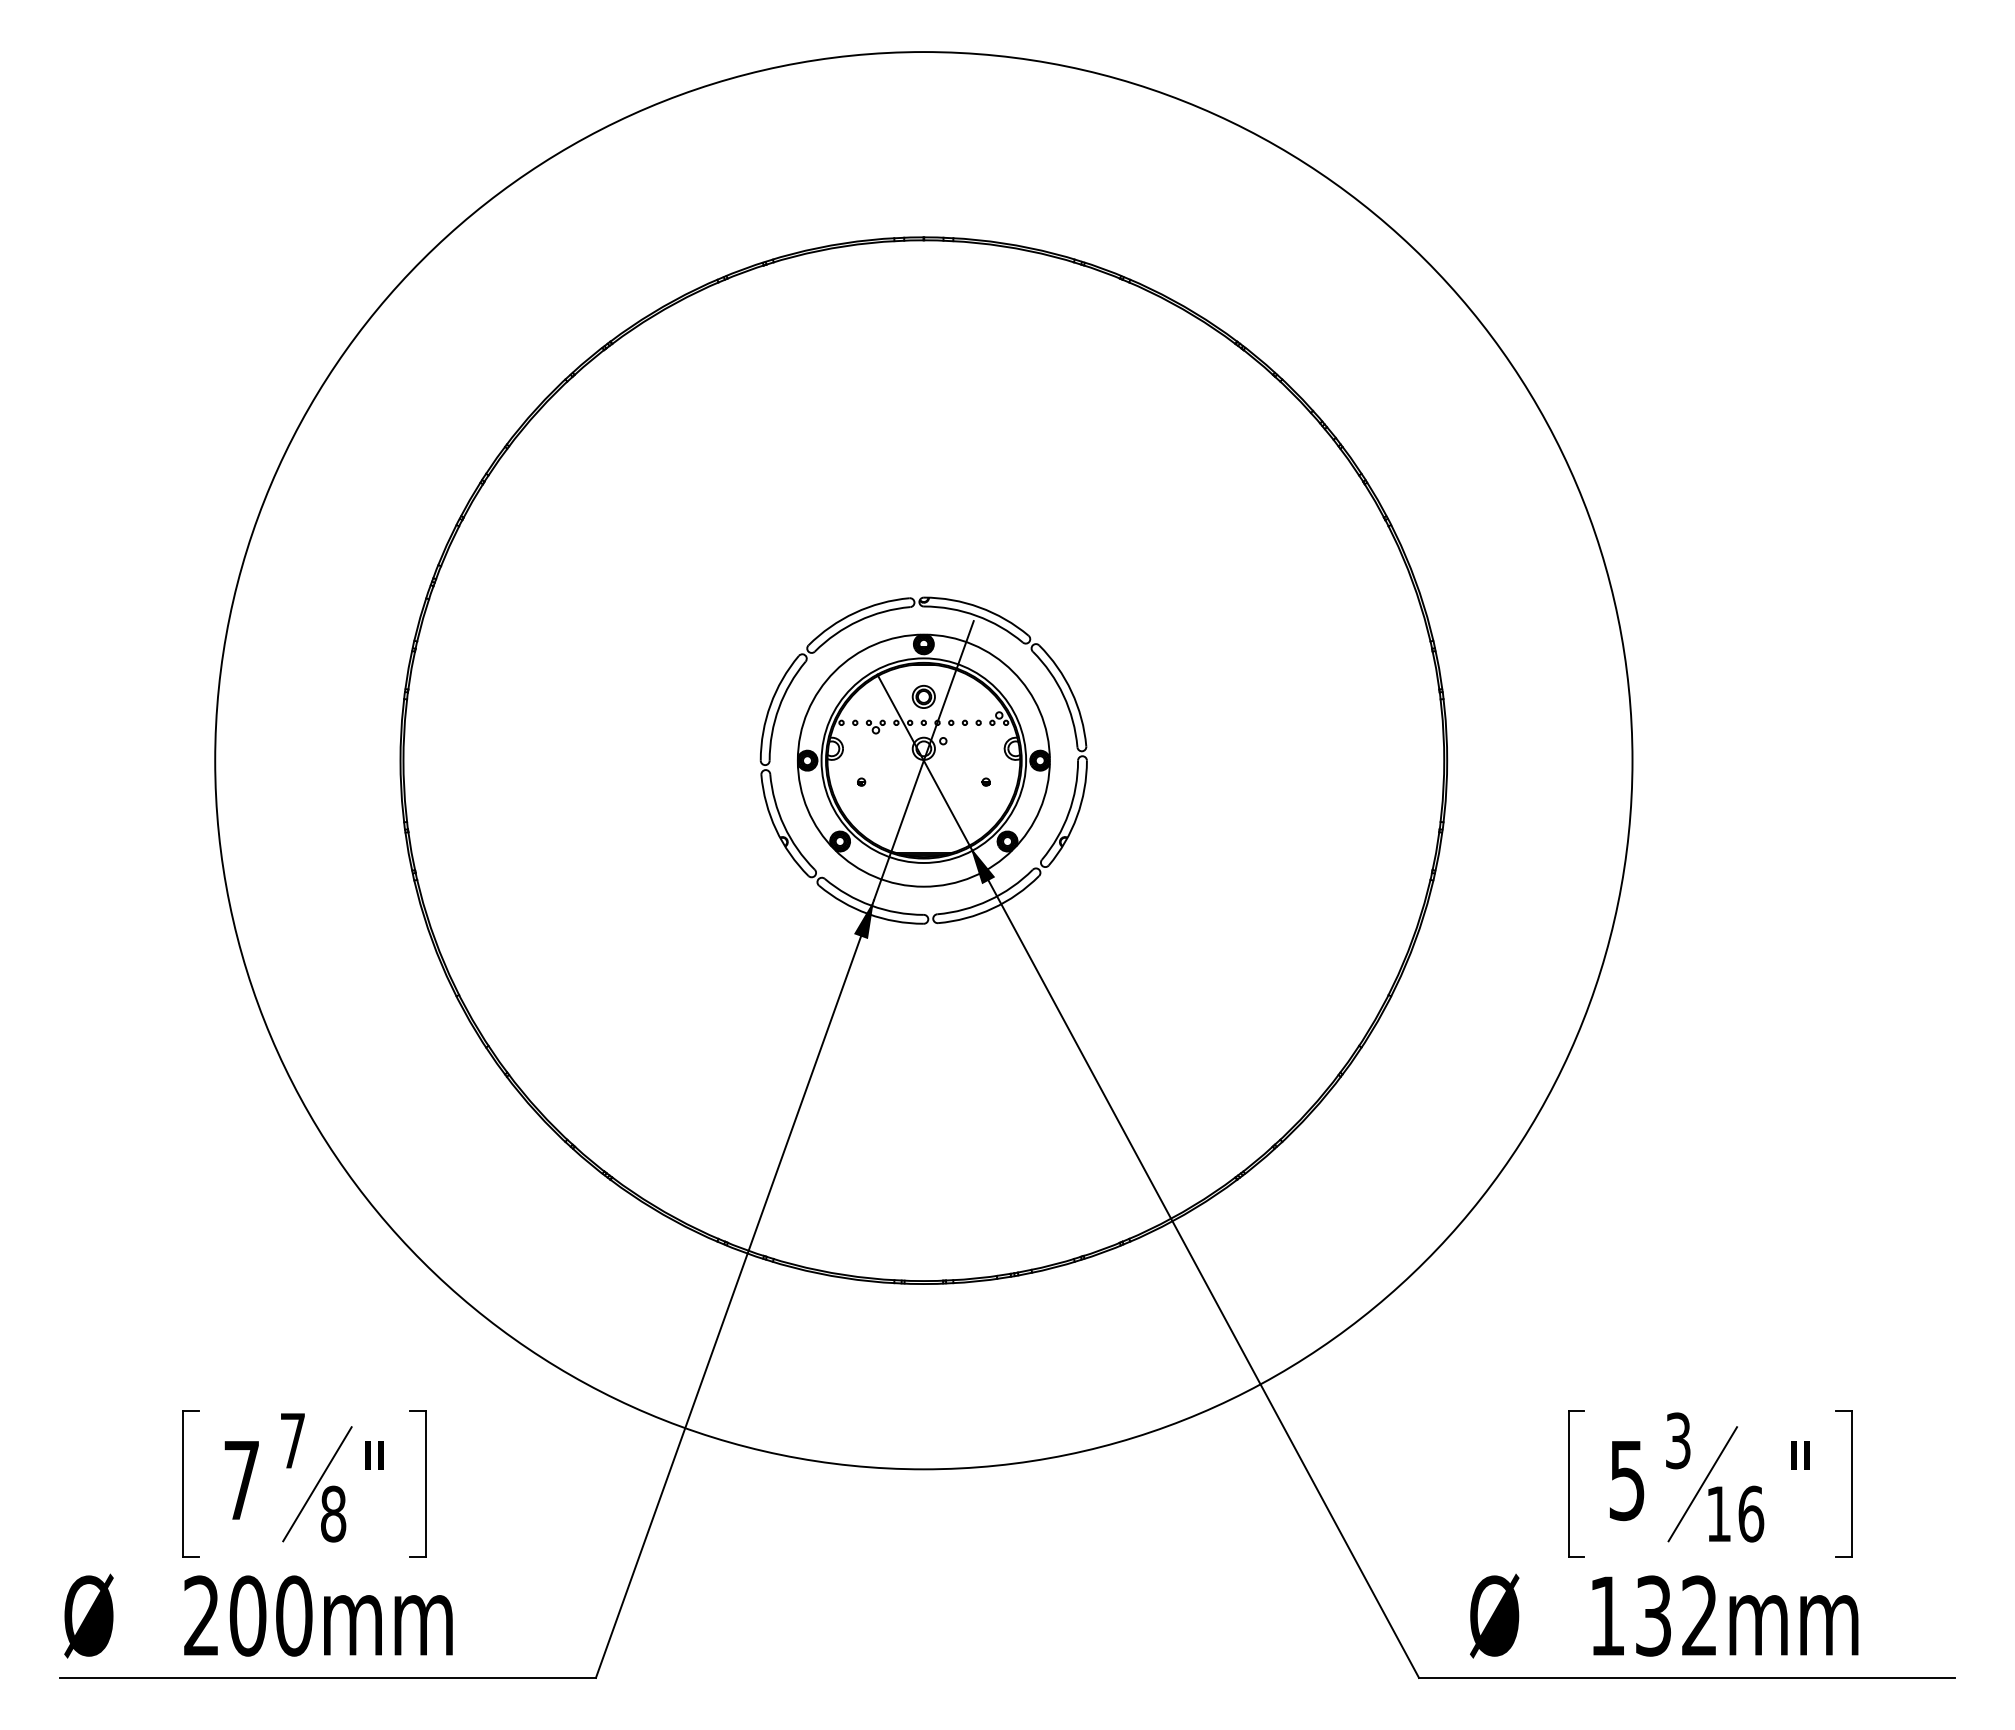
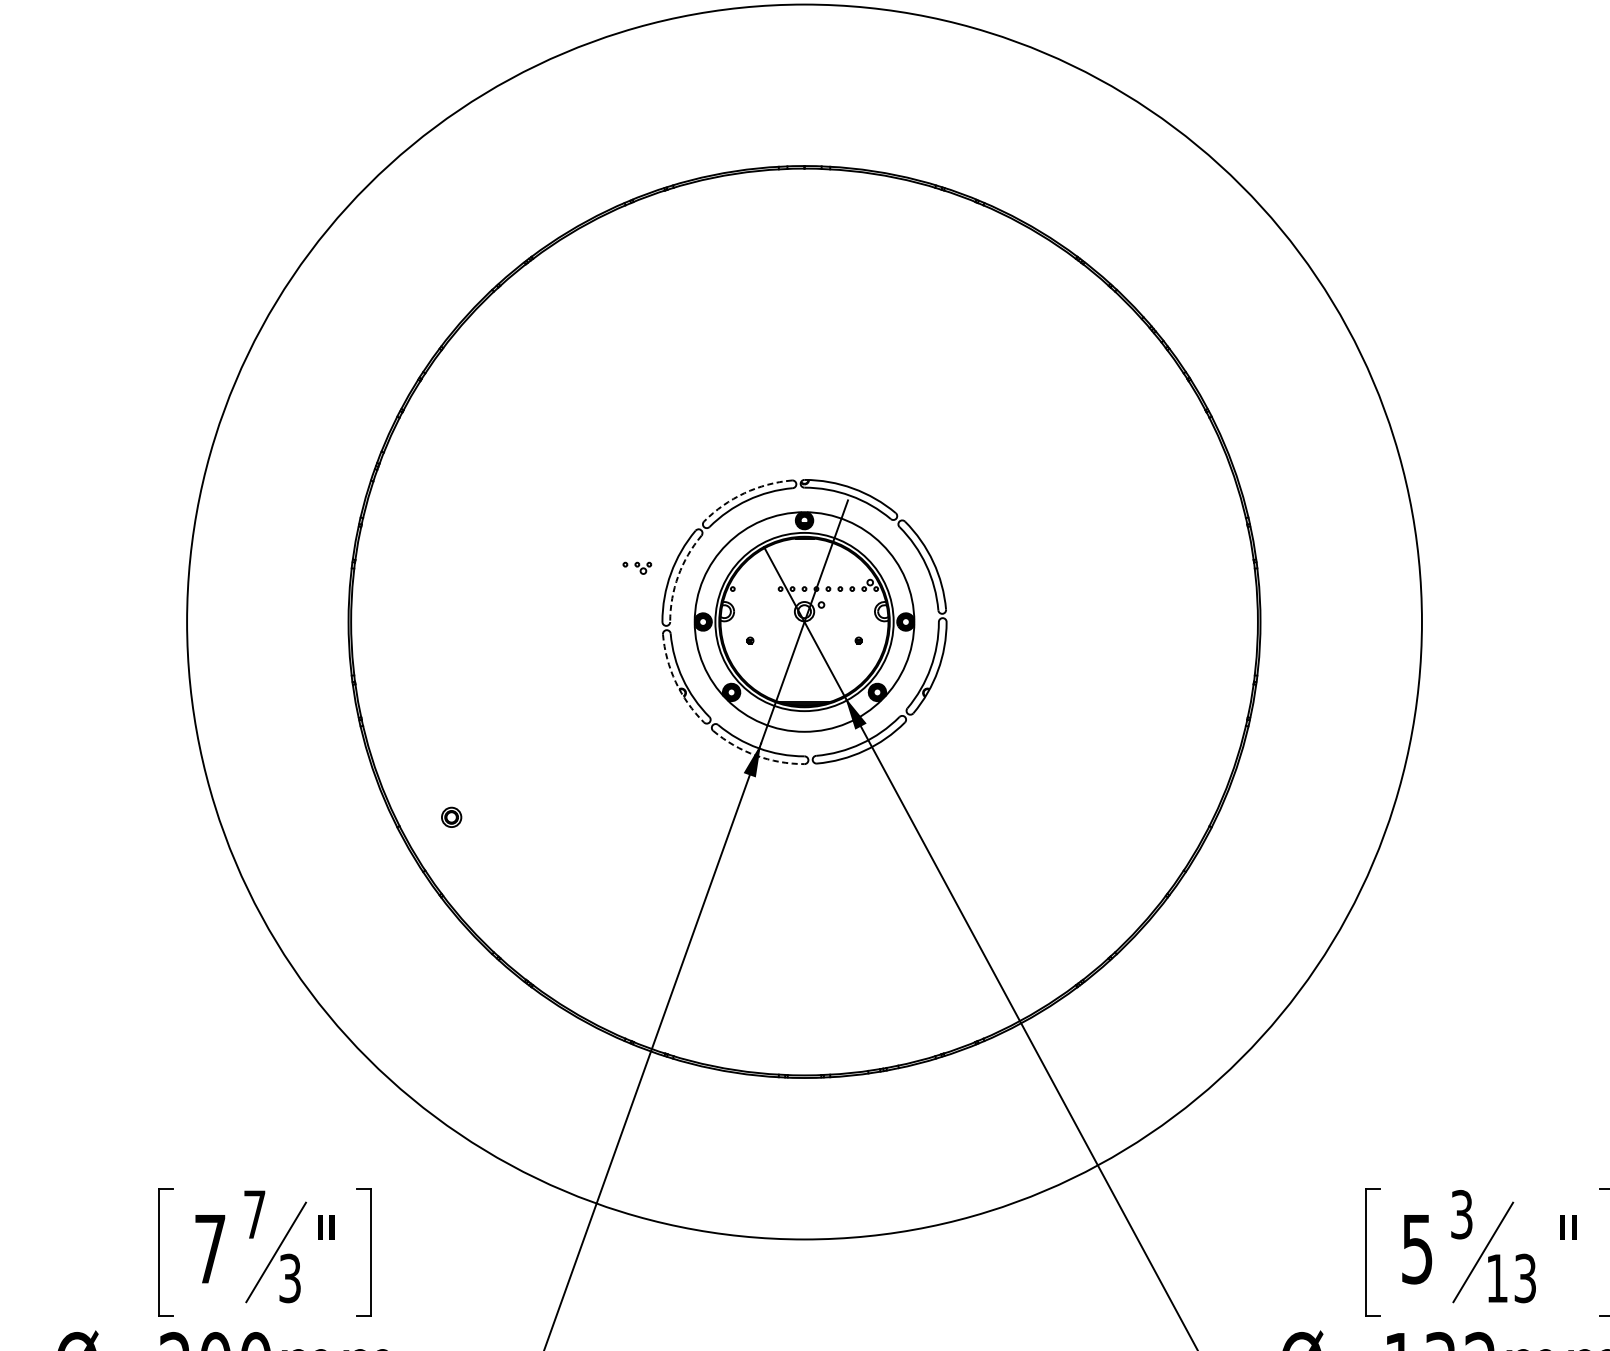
arc: (854, 612) -> (744, 492), solid -> dashed
part: (923, 696) -> (451, 817), moved
arc: (778, 707) -> (677, 575), solid -> dashed
part: (868, 726) -> (636, 567), moved
arc: (776, 829) -> (676, 681), solid -> dashed
arc: (868, 913) -> (756, 755), solid -> dashed
text: (333, 1513) -> (290, 1277), 8 -> 3
text: (1751, 1513) -> (1525, 1277), 16 -> 13

